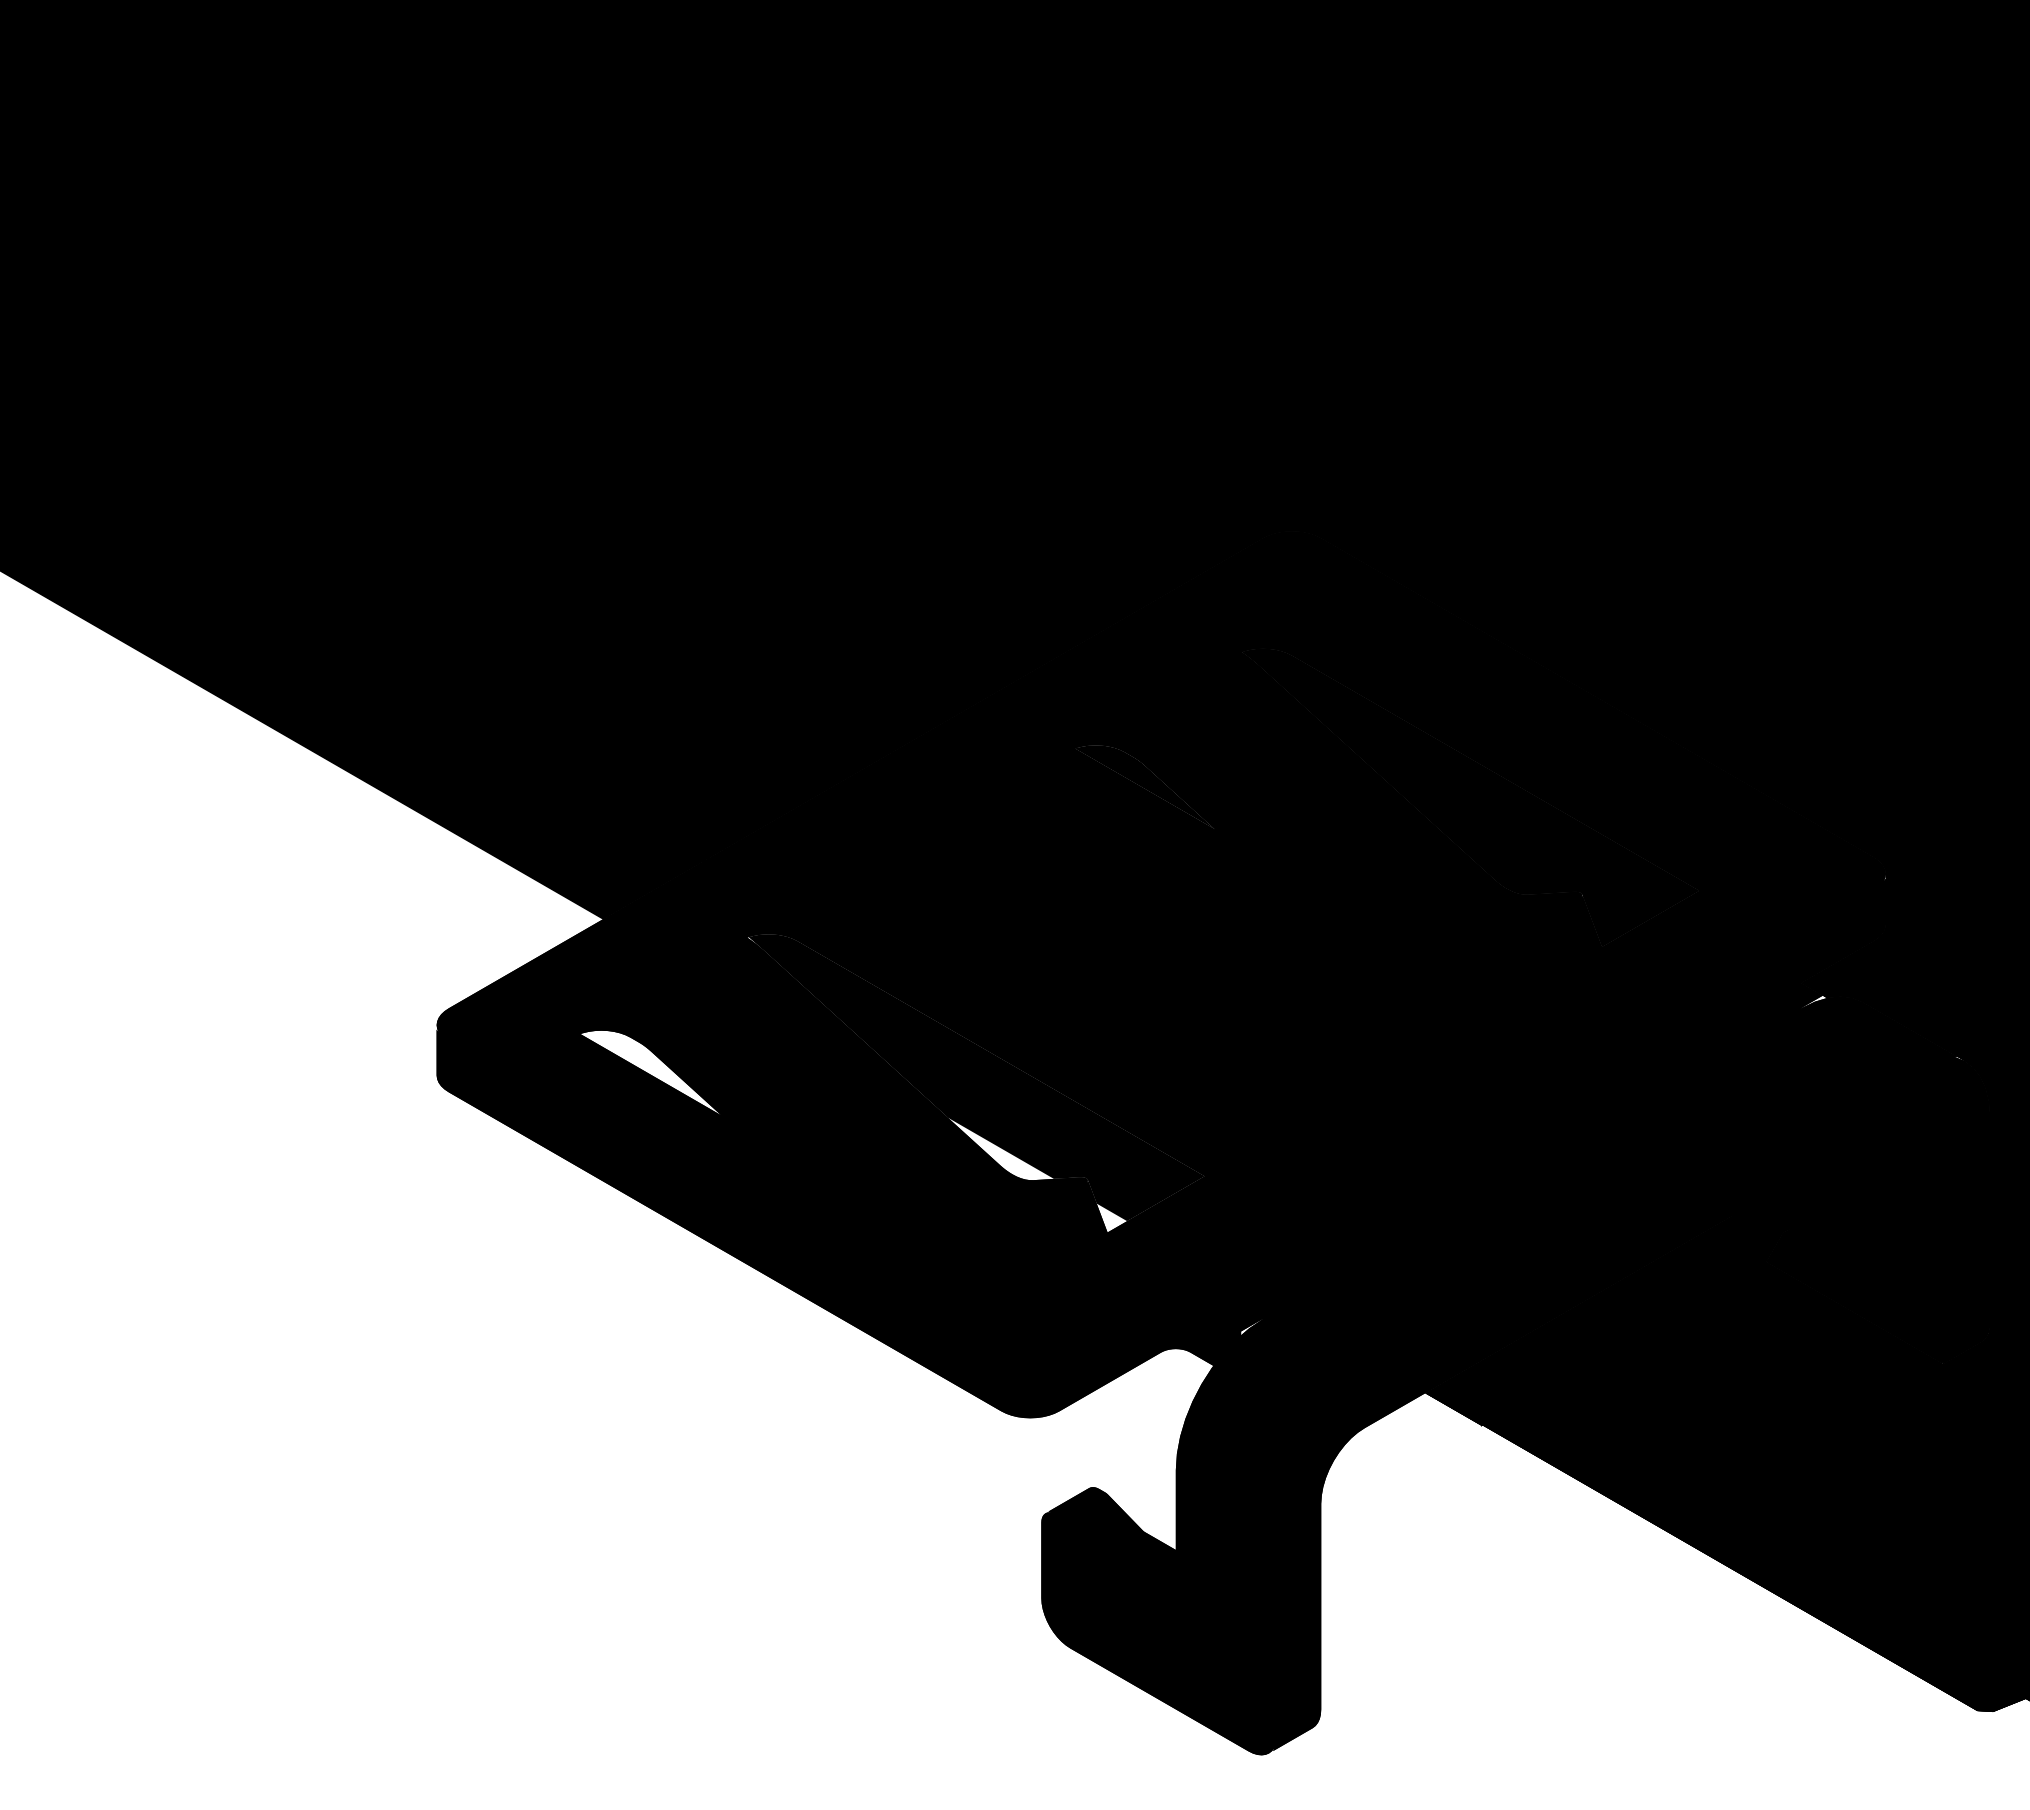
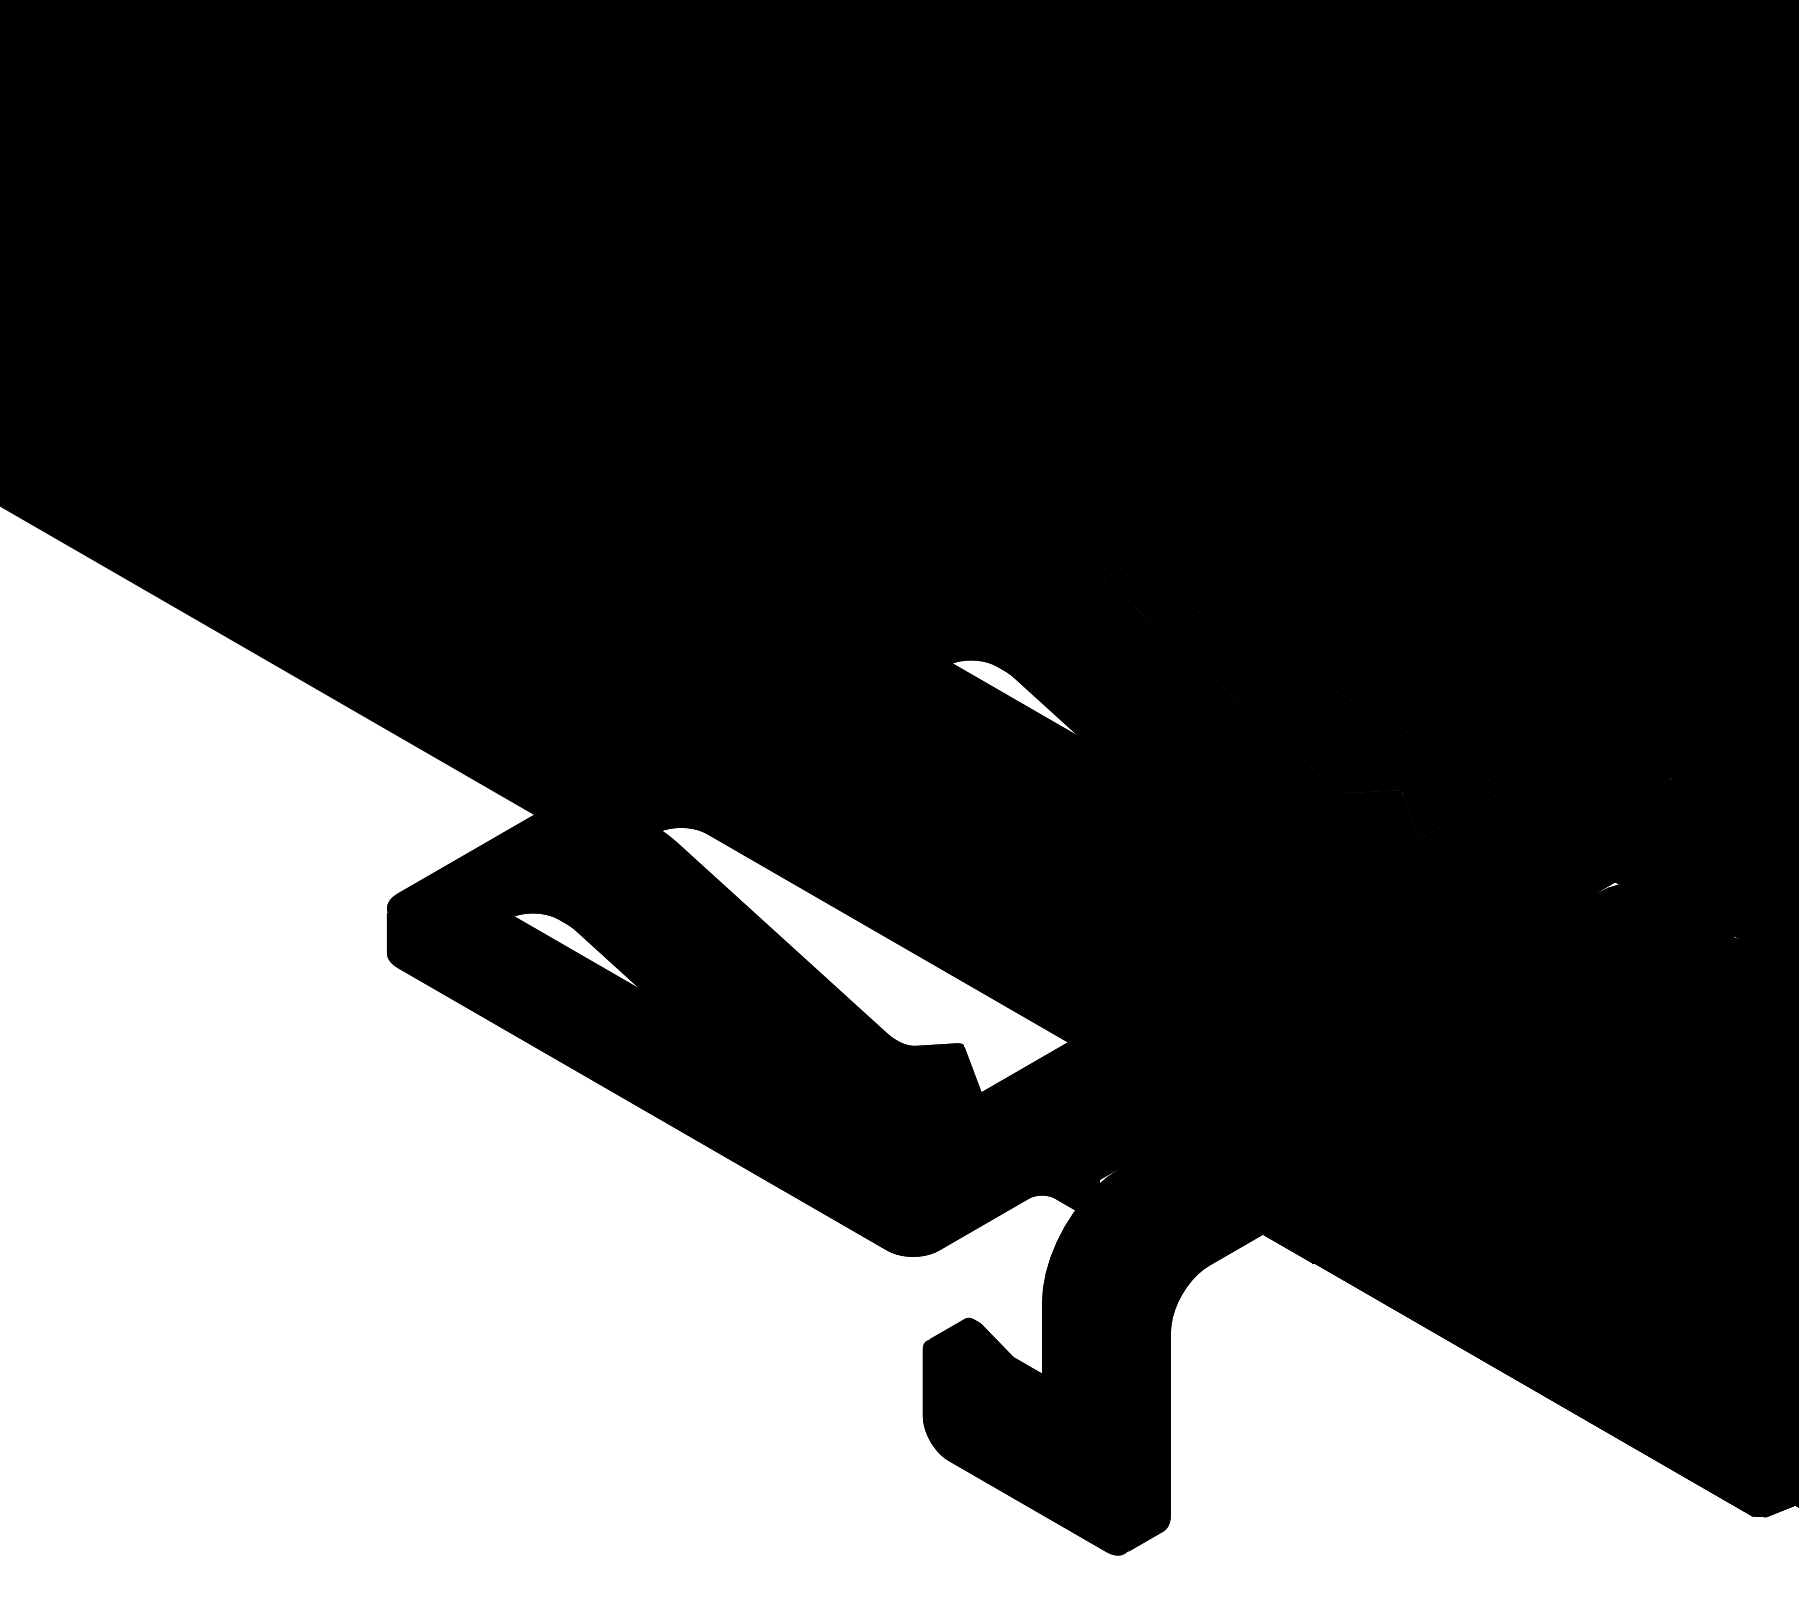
fill: (1144, 787) -> (1014, 697), removed
fill: (976, 1077) -> (865, 954), removed

